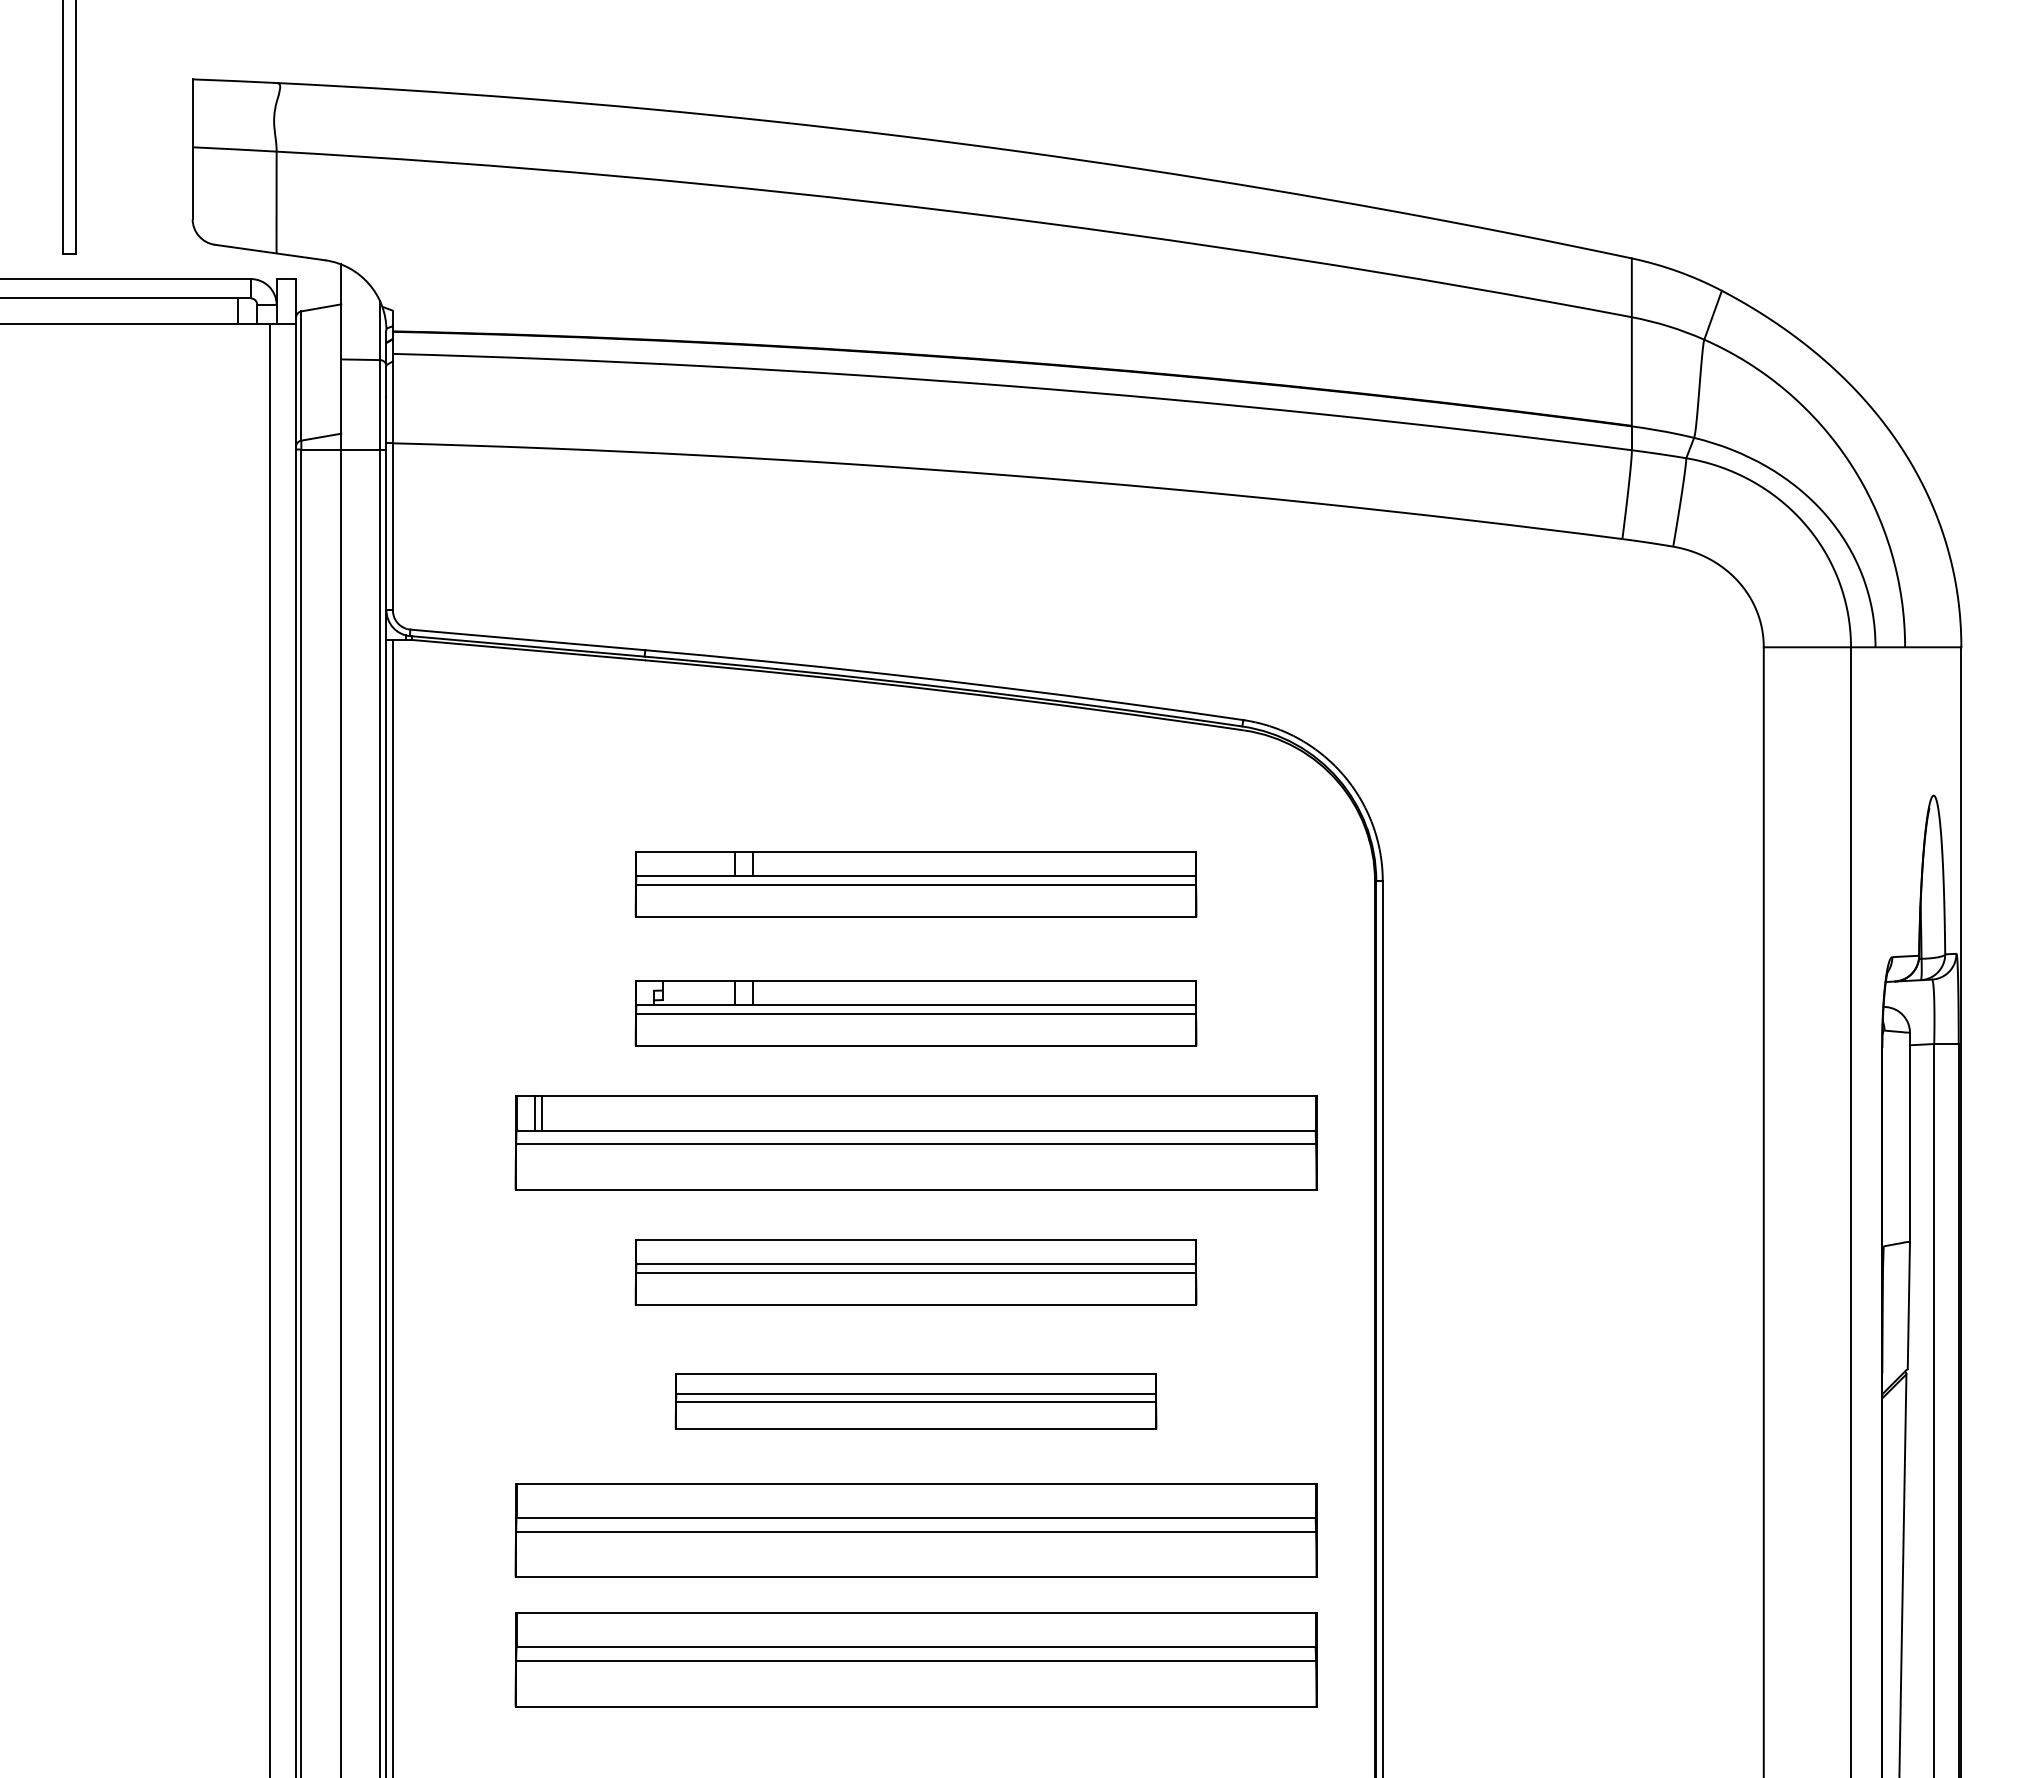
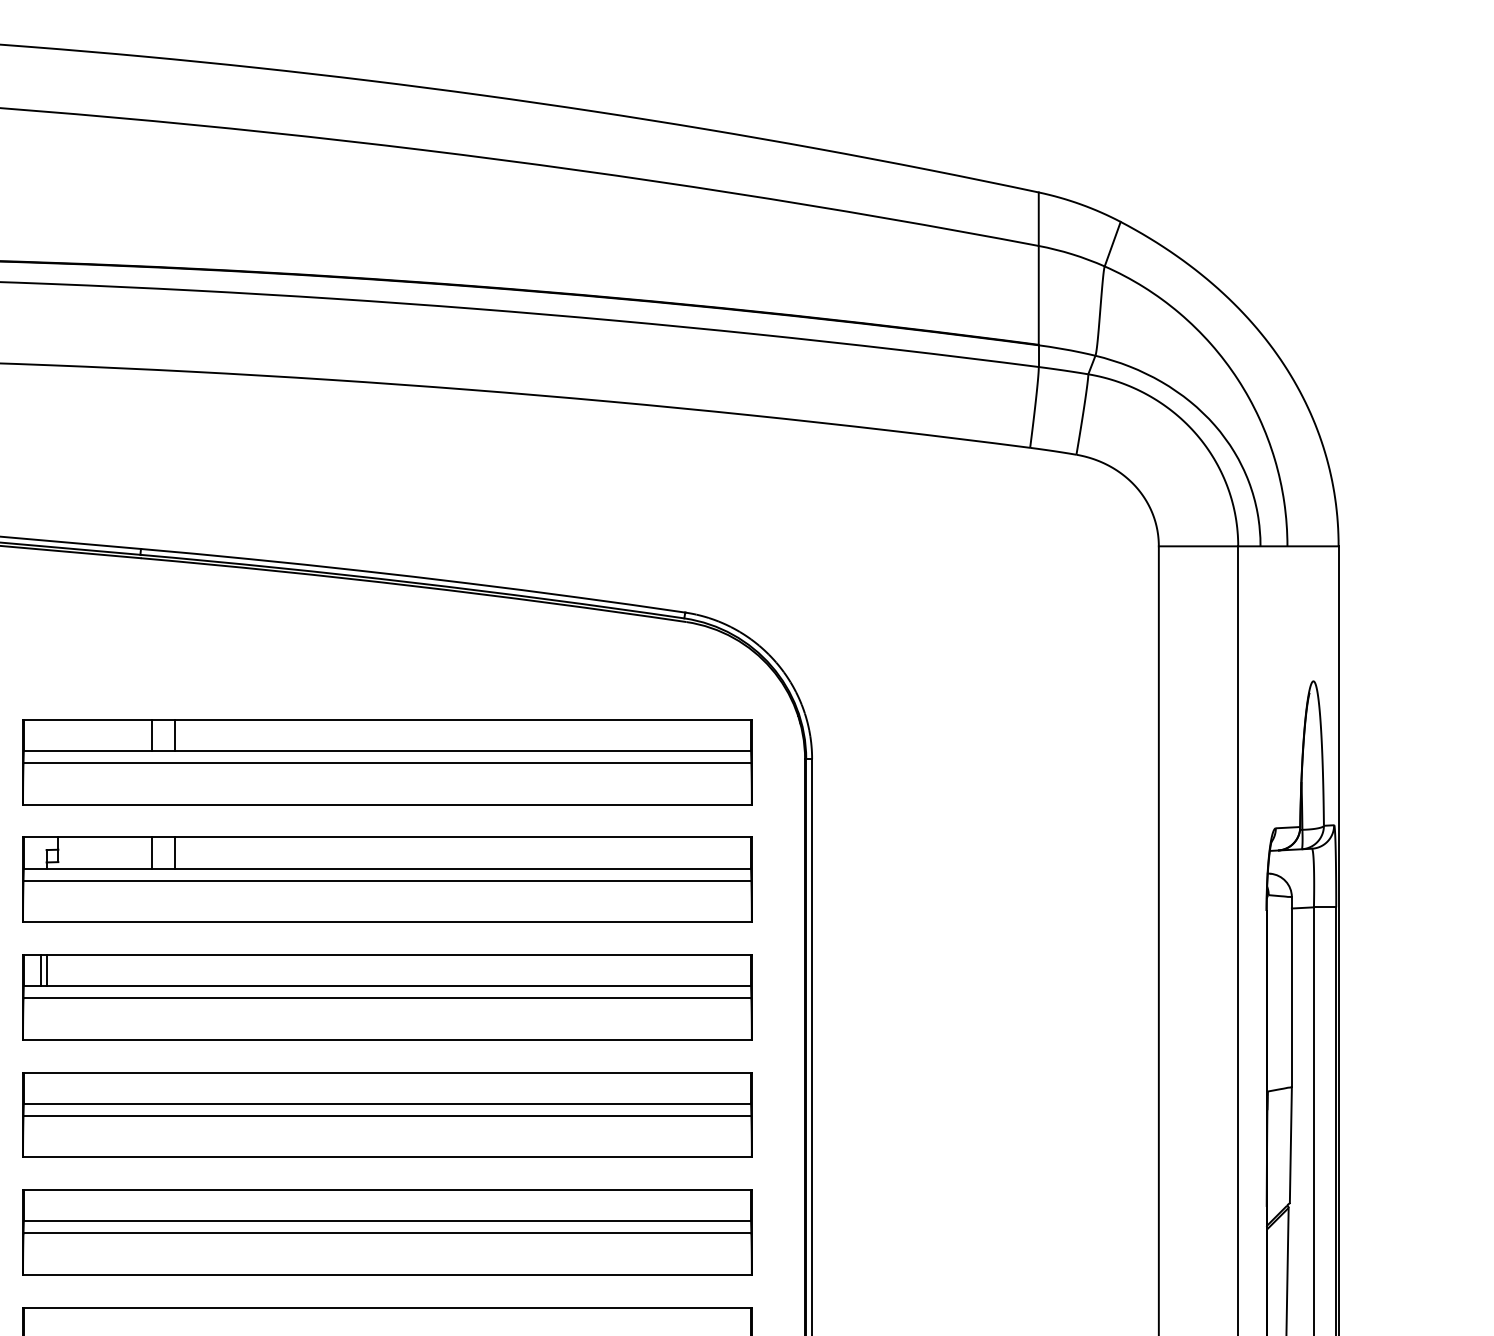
part: (915, 884) -> (386, 762), size x1.43
part: (915, 1013) -> (386, 879), size x1.43
part: (915, 1272) -> (386, 1115), size x1.43
part: (915, 1401) -> (386, 1232), size x1.67

